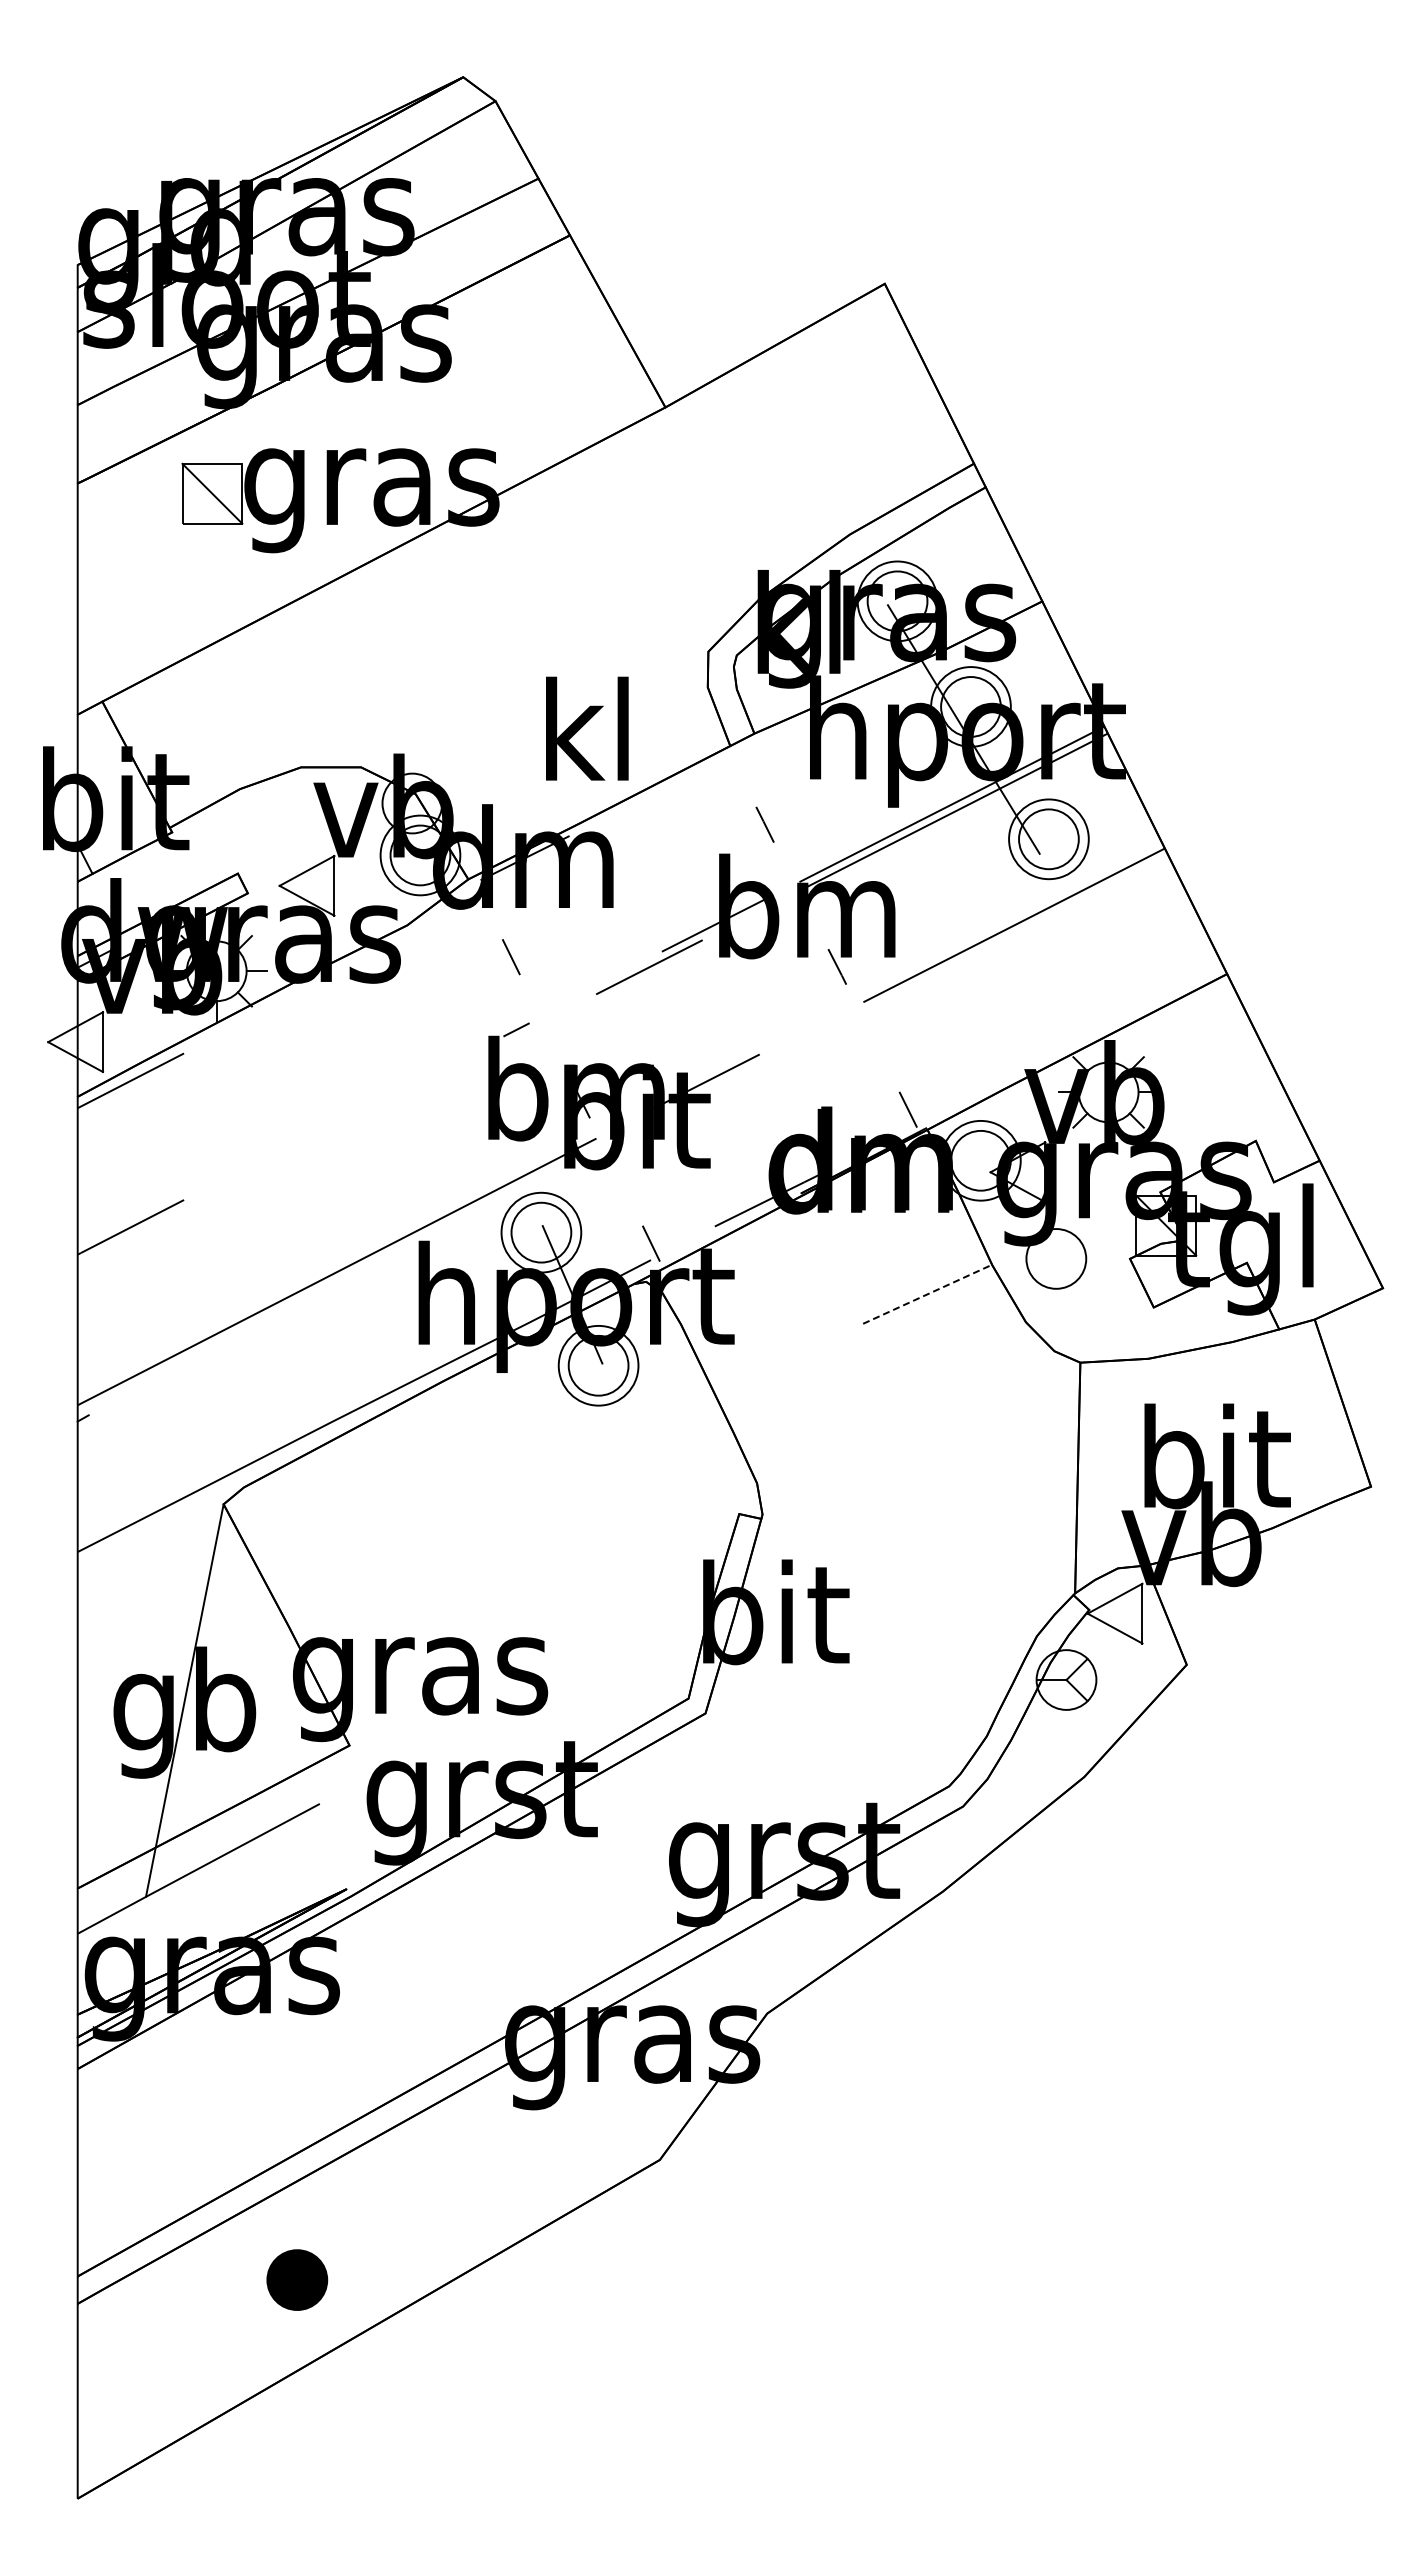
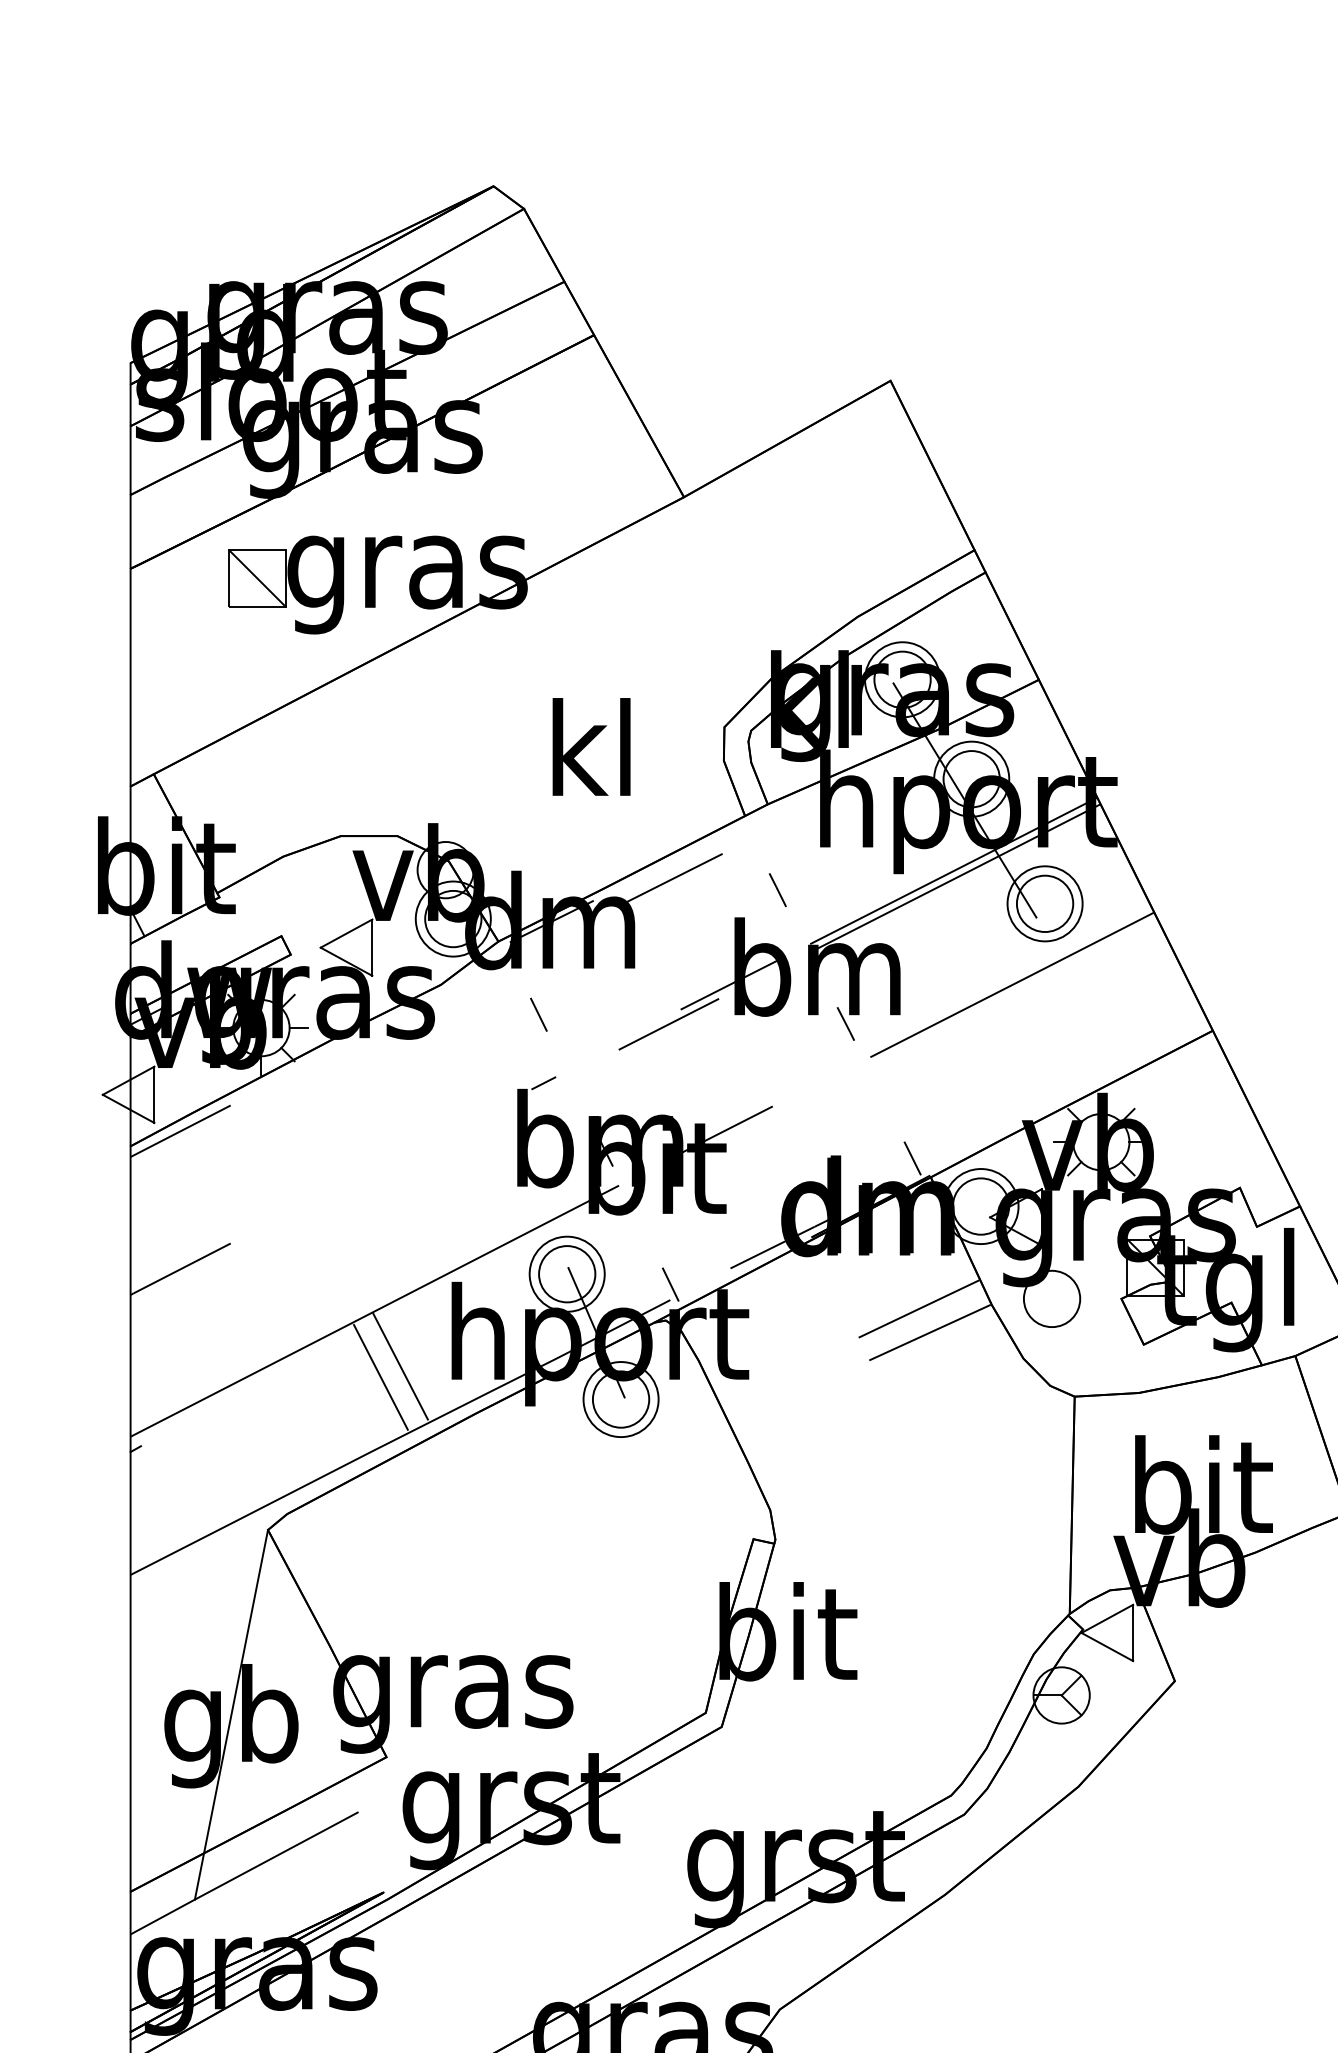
text: (587, 728) -> (591, 746), moved
line: (653, 812) -> (672, 878), added
line: (914, 1269) -> (918, 1308), added
line: (926, 1294) -> (929, 1332), dashed -> solid
line: (364, 1330) -> (400, 1366), added
line: (343, 1341) -> (380, 1376), added

